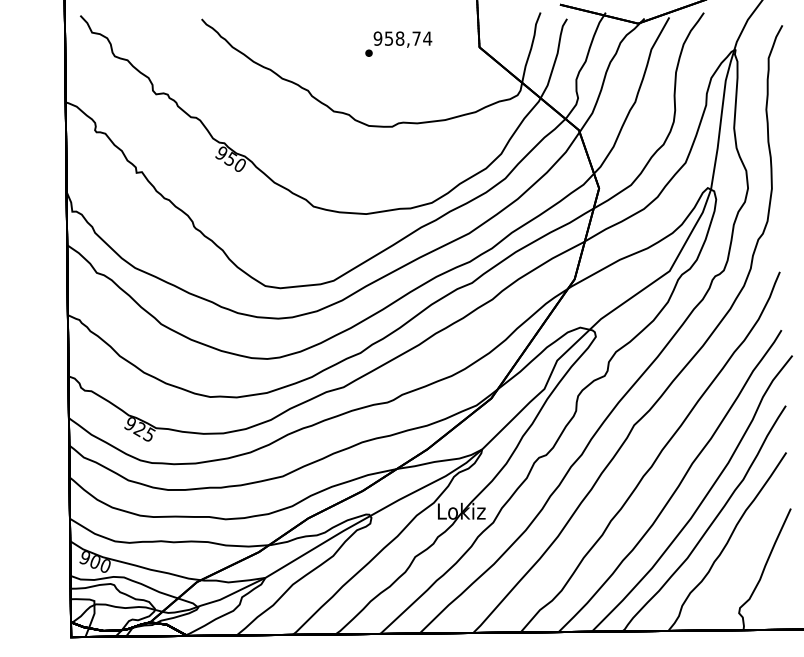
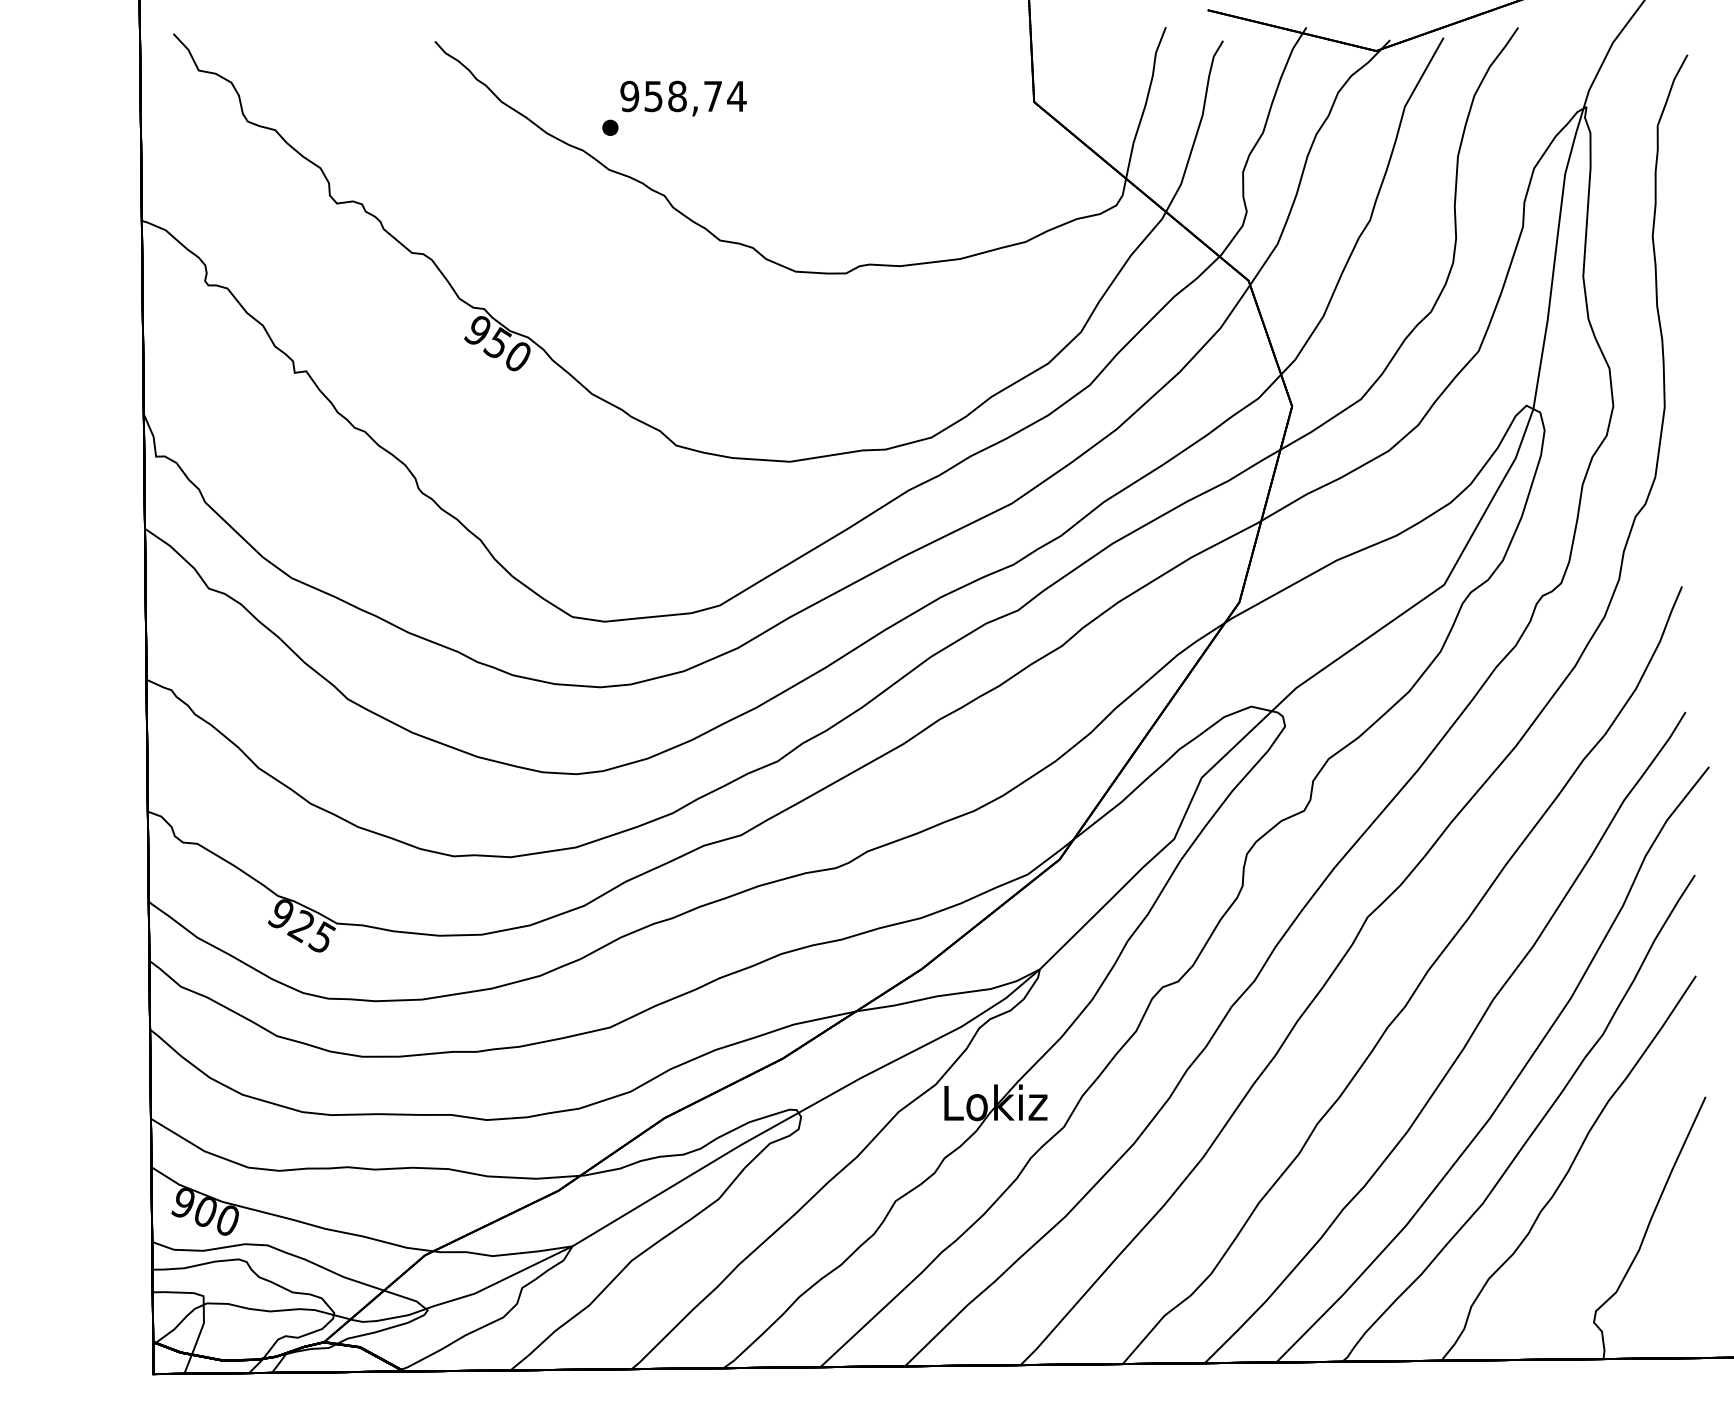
text: (398, 43) -> (673, 106), moved

